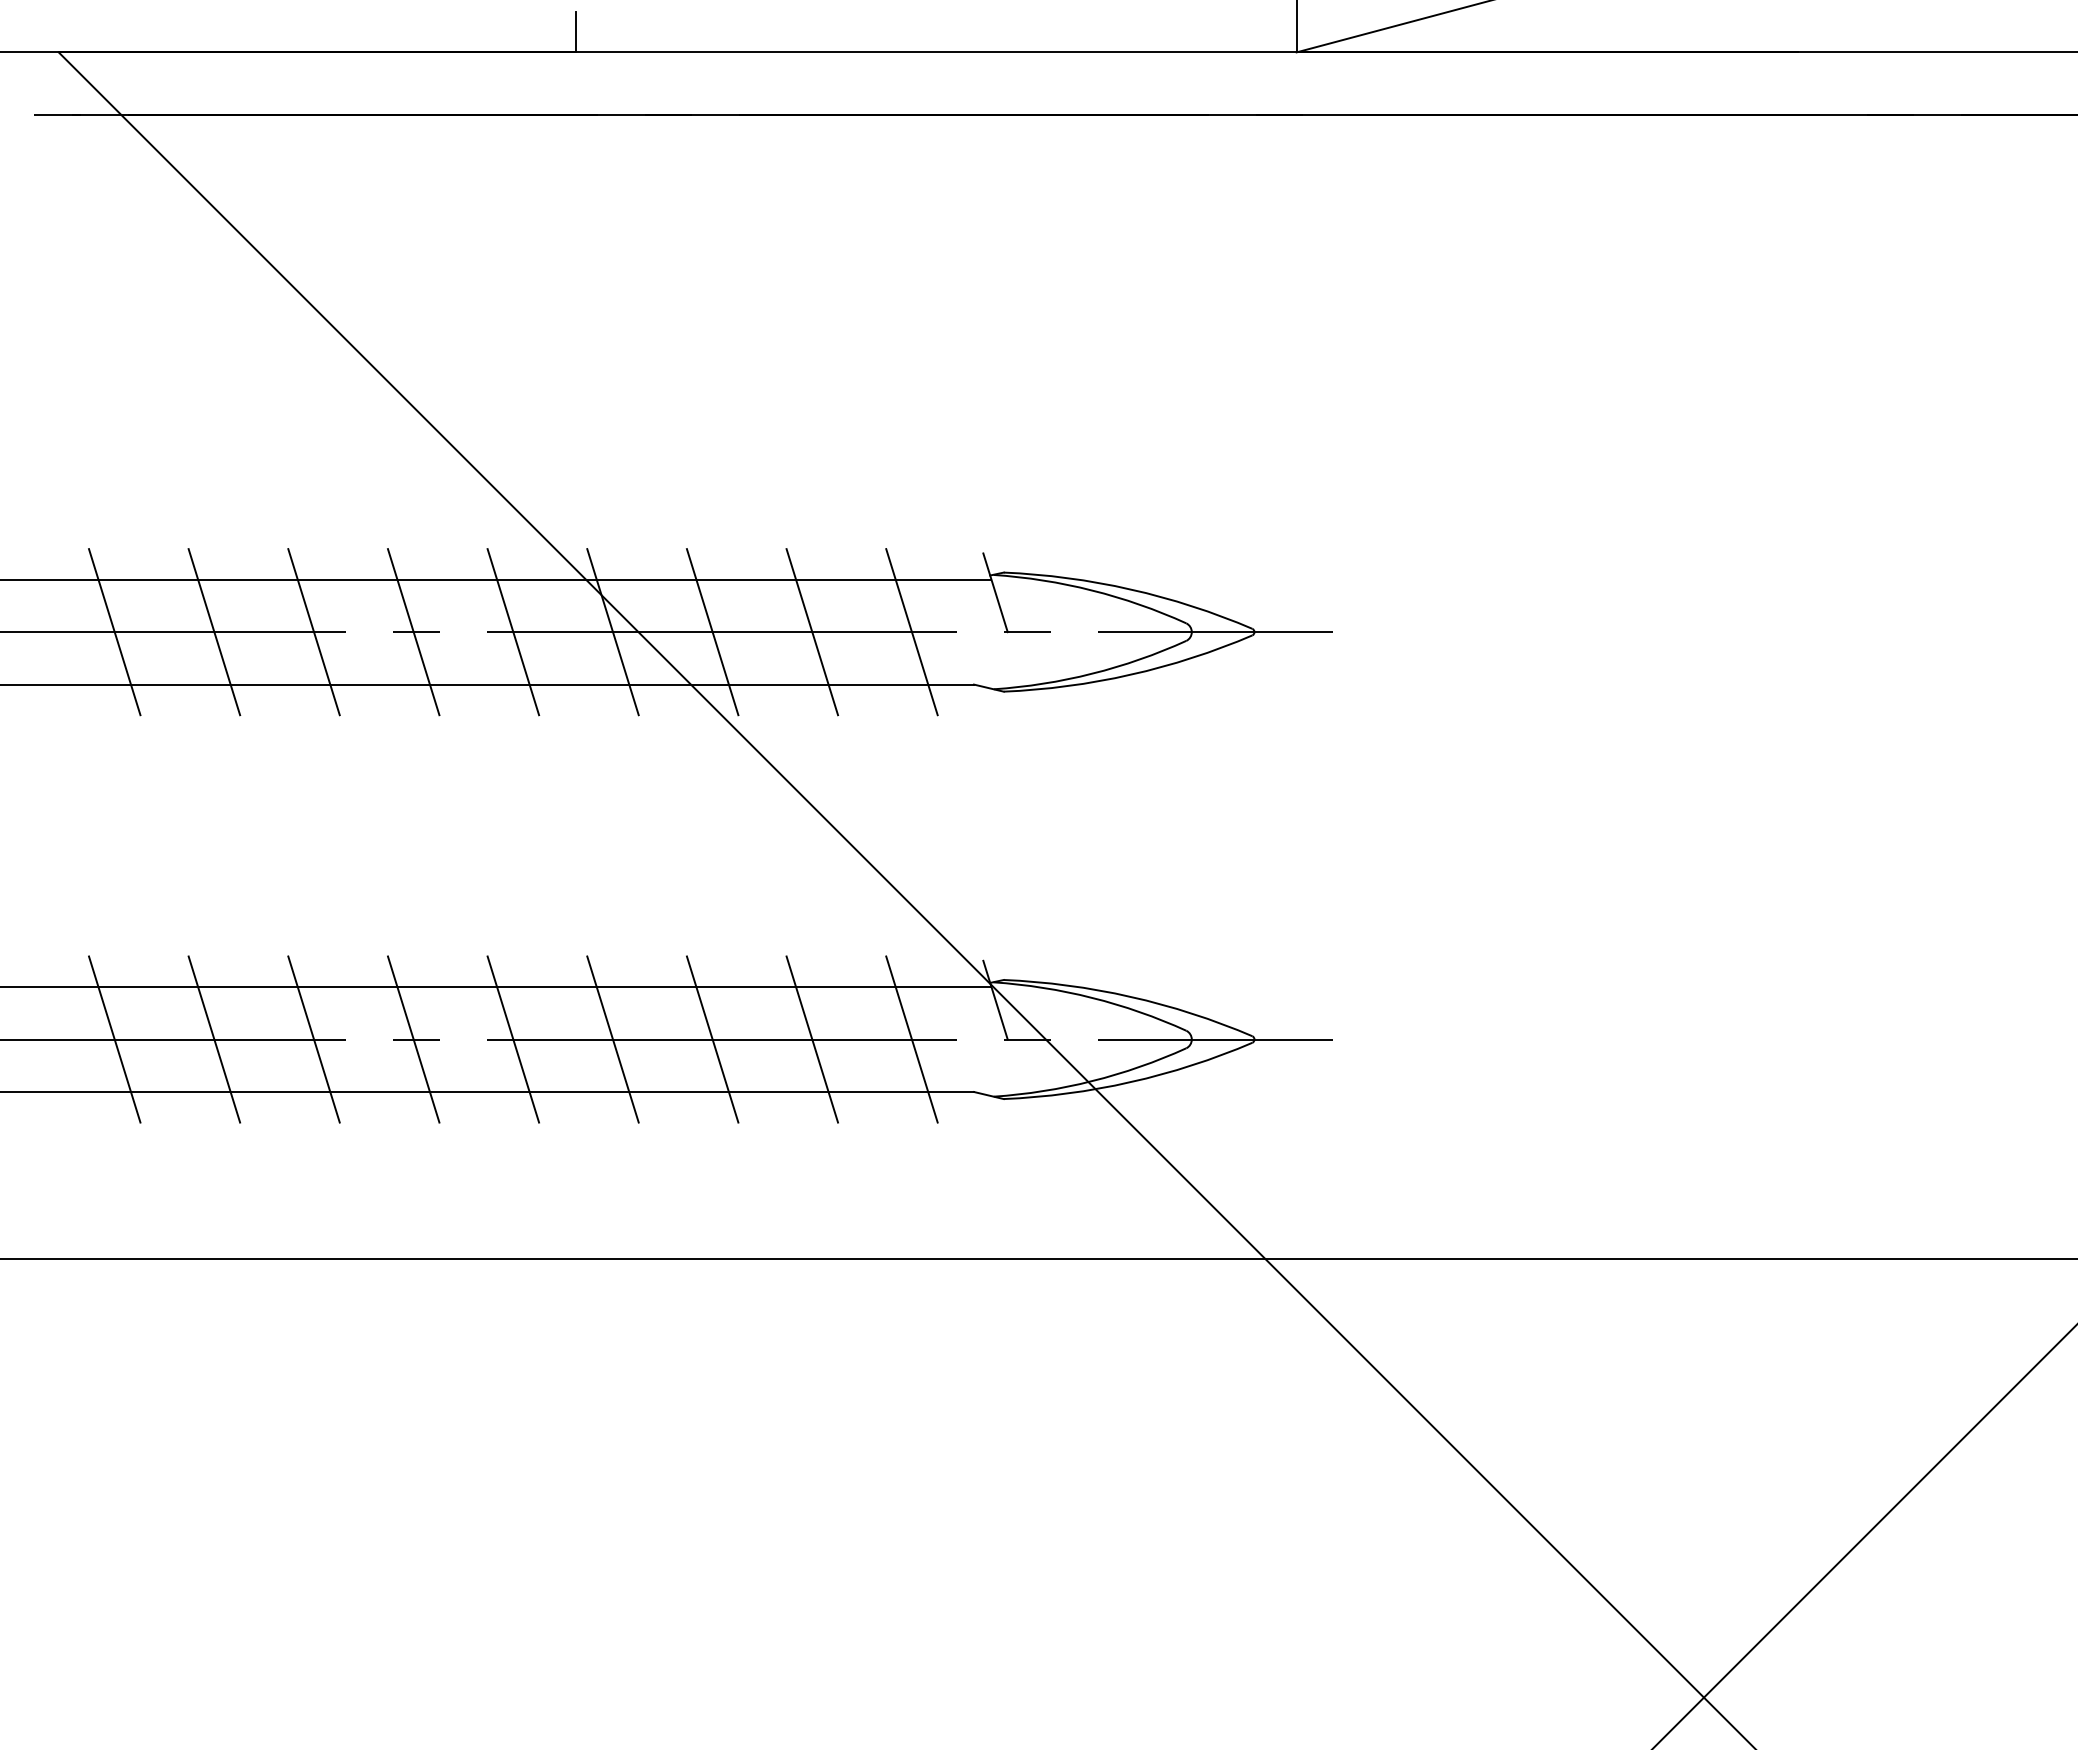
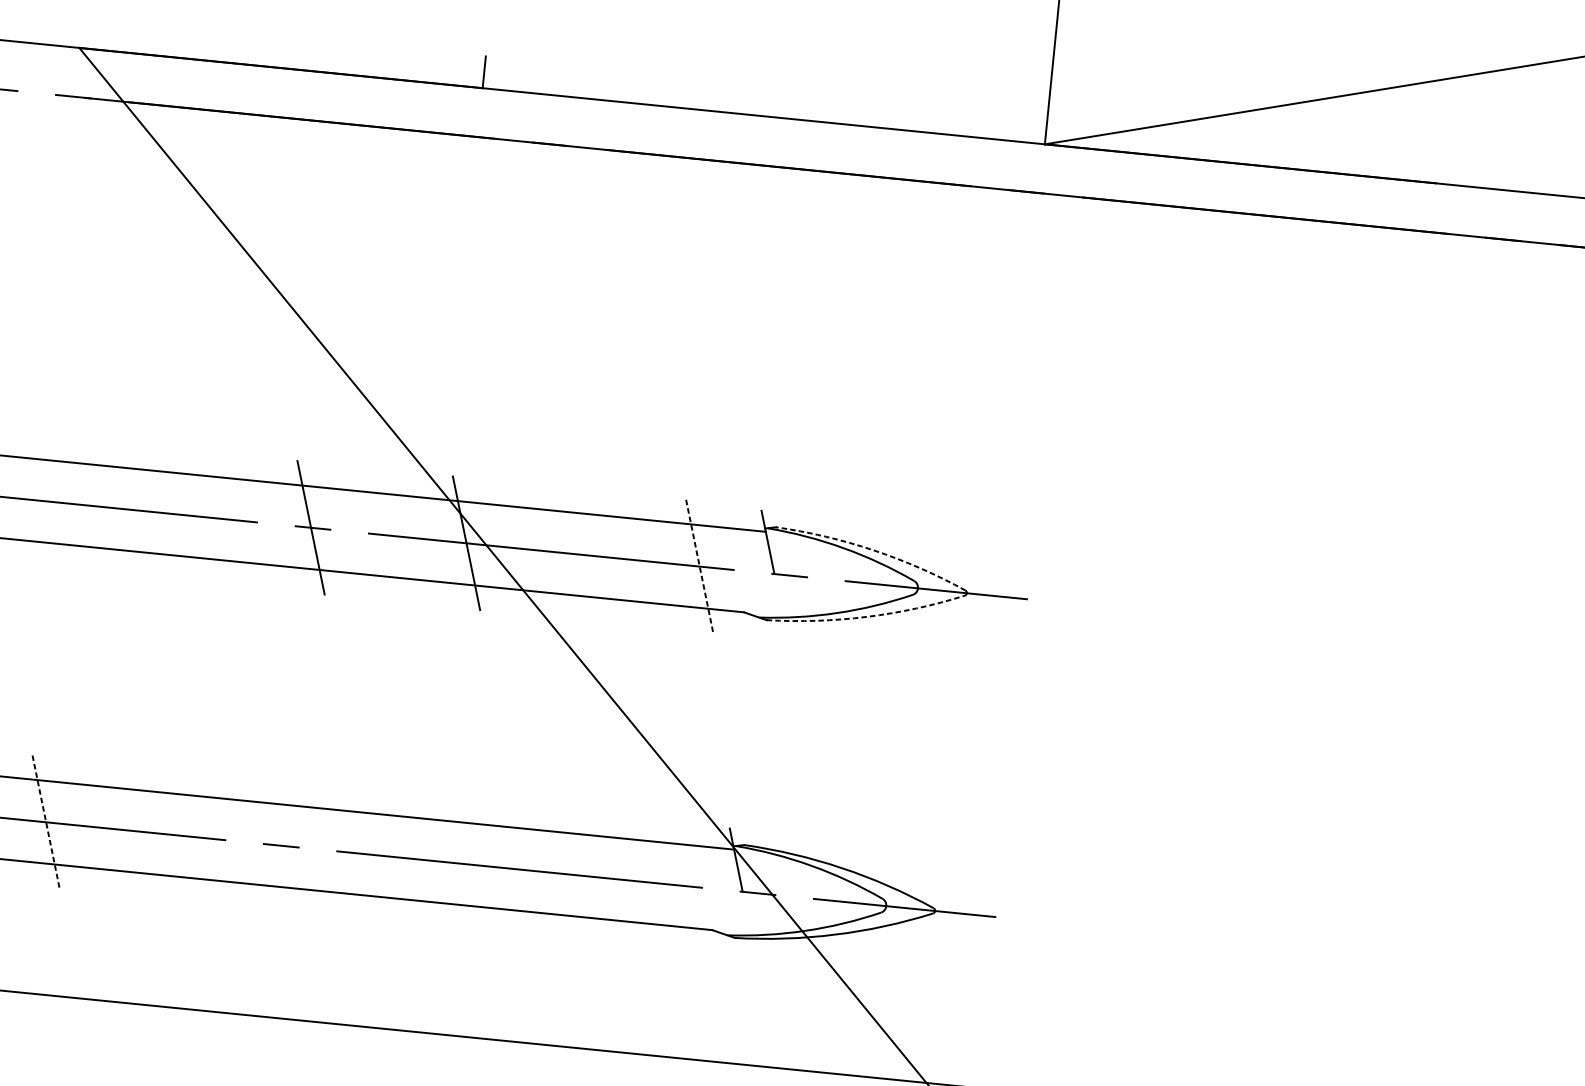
arc: (1130, 589) -> (873, 550), solid -> dashed
line: (114, 632) -> (77, 504), removed
line: (214, 632) -> (155, 512), removed
line: (313, 632) -> (232, 520), removed
line: (513, 632) -> (388, 535), removed
line: (712, 632) -> (544, 551), removed
line: (812, 632) -> (622, 559), removed
line: (911, 632) -> (699, 566), solid -> dashed
arc: (1130, 674) -> (866, 616), solid -> dashed
line: (114, 1039) -> (45, 822), solid -> dashed
line: (214, 1039) -> (123, 830), removed
line: (313, 1039) -> (201, 837), removed
line: (413, 1039) -> (279, 845), removed
line: (513, 1039) -> (357, 853), removed
line: (612, 1039) -> (434, 861), removed
line: (712, 1039) -> (512, 868), removed
line: (812, 1039) -> (590, 876), removed
line: (911, 1039) -> (667, 884), removed

